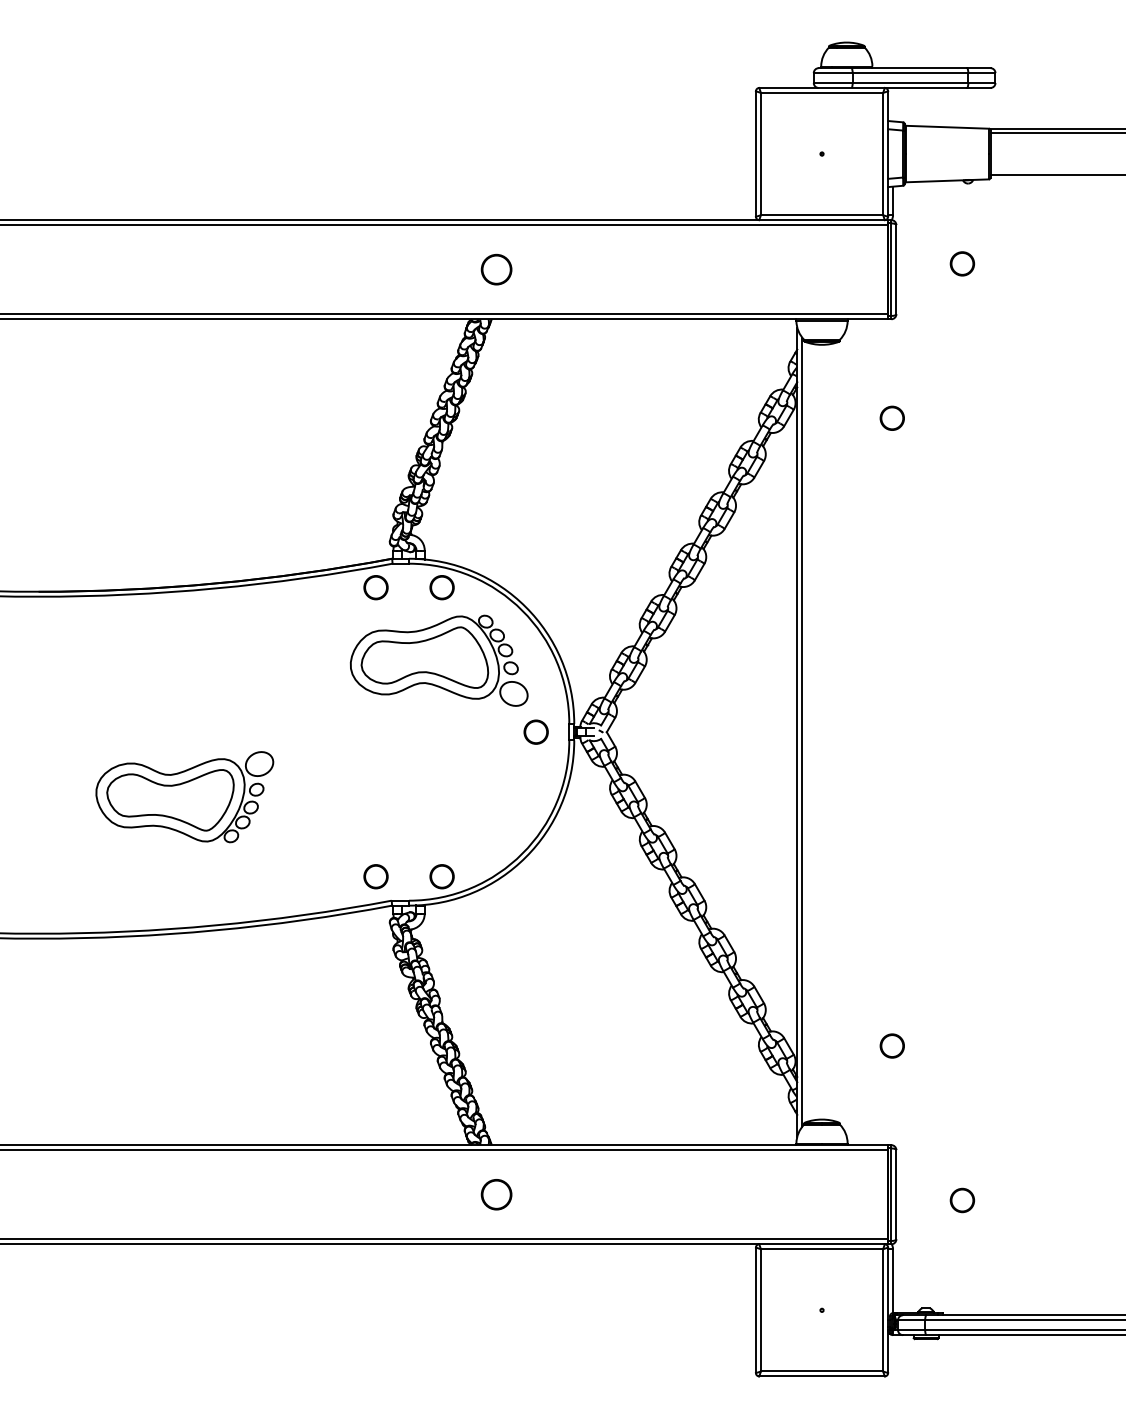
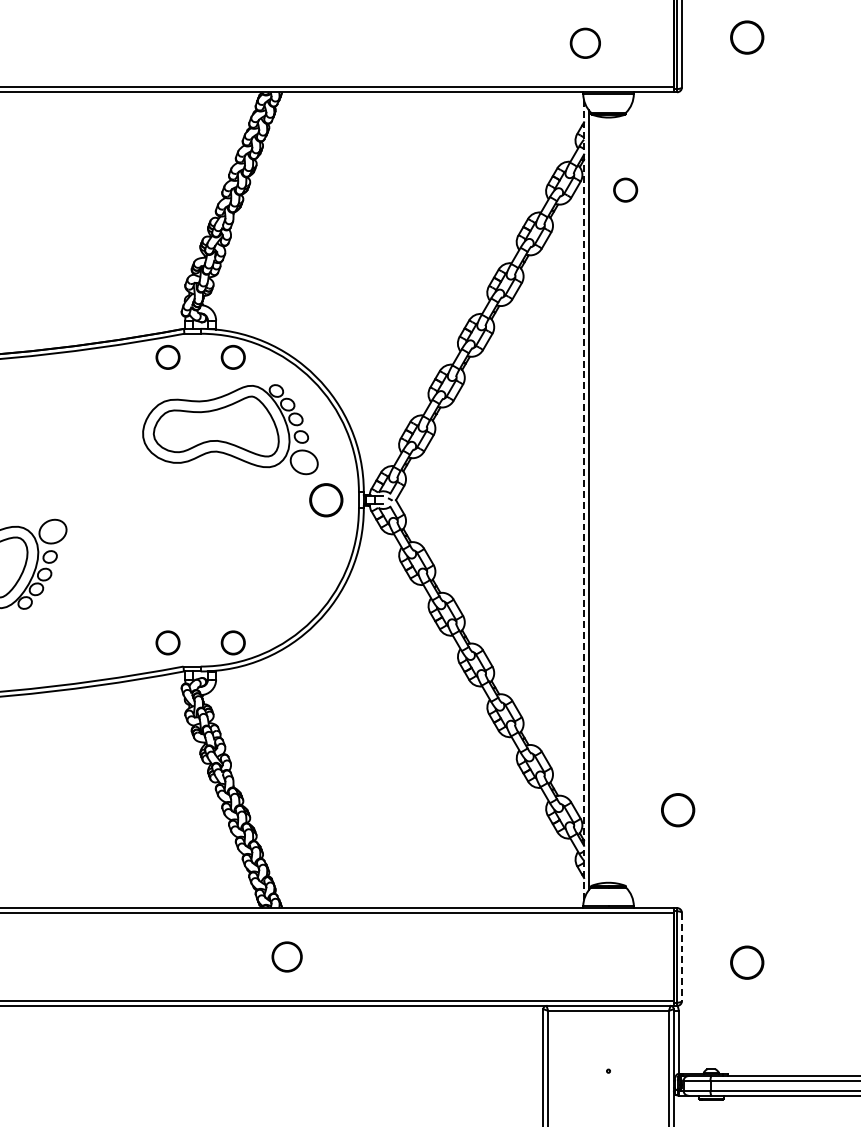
part: (962, 263) -> (747, 37), size x1.4
part: (496, 269) -> (585, 43), moved
circle: (891, 417) -> (624, 189), moved
circle: (535, 731) -> (325, 499), size x1.4
line: (797, 732) -> (584, 500), solid -> dashed
circle: (891, 1045) -> (677, 809), size x1.4
line: (896, 1194) -> (682, 956), solid -> dashed
part: (962, 1200) -> (747, 962), size x1.4

